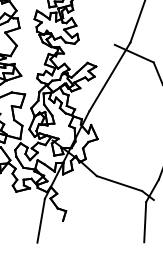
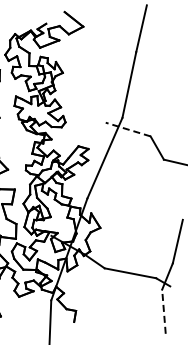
line: (133, 53) -> (127, 129), solid -> dashed
line: (144, 221) -> (163, 311), solid -> dashed

